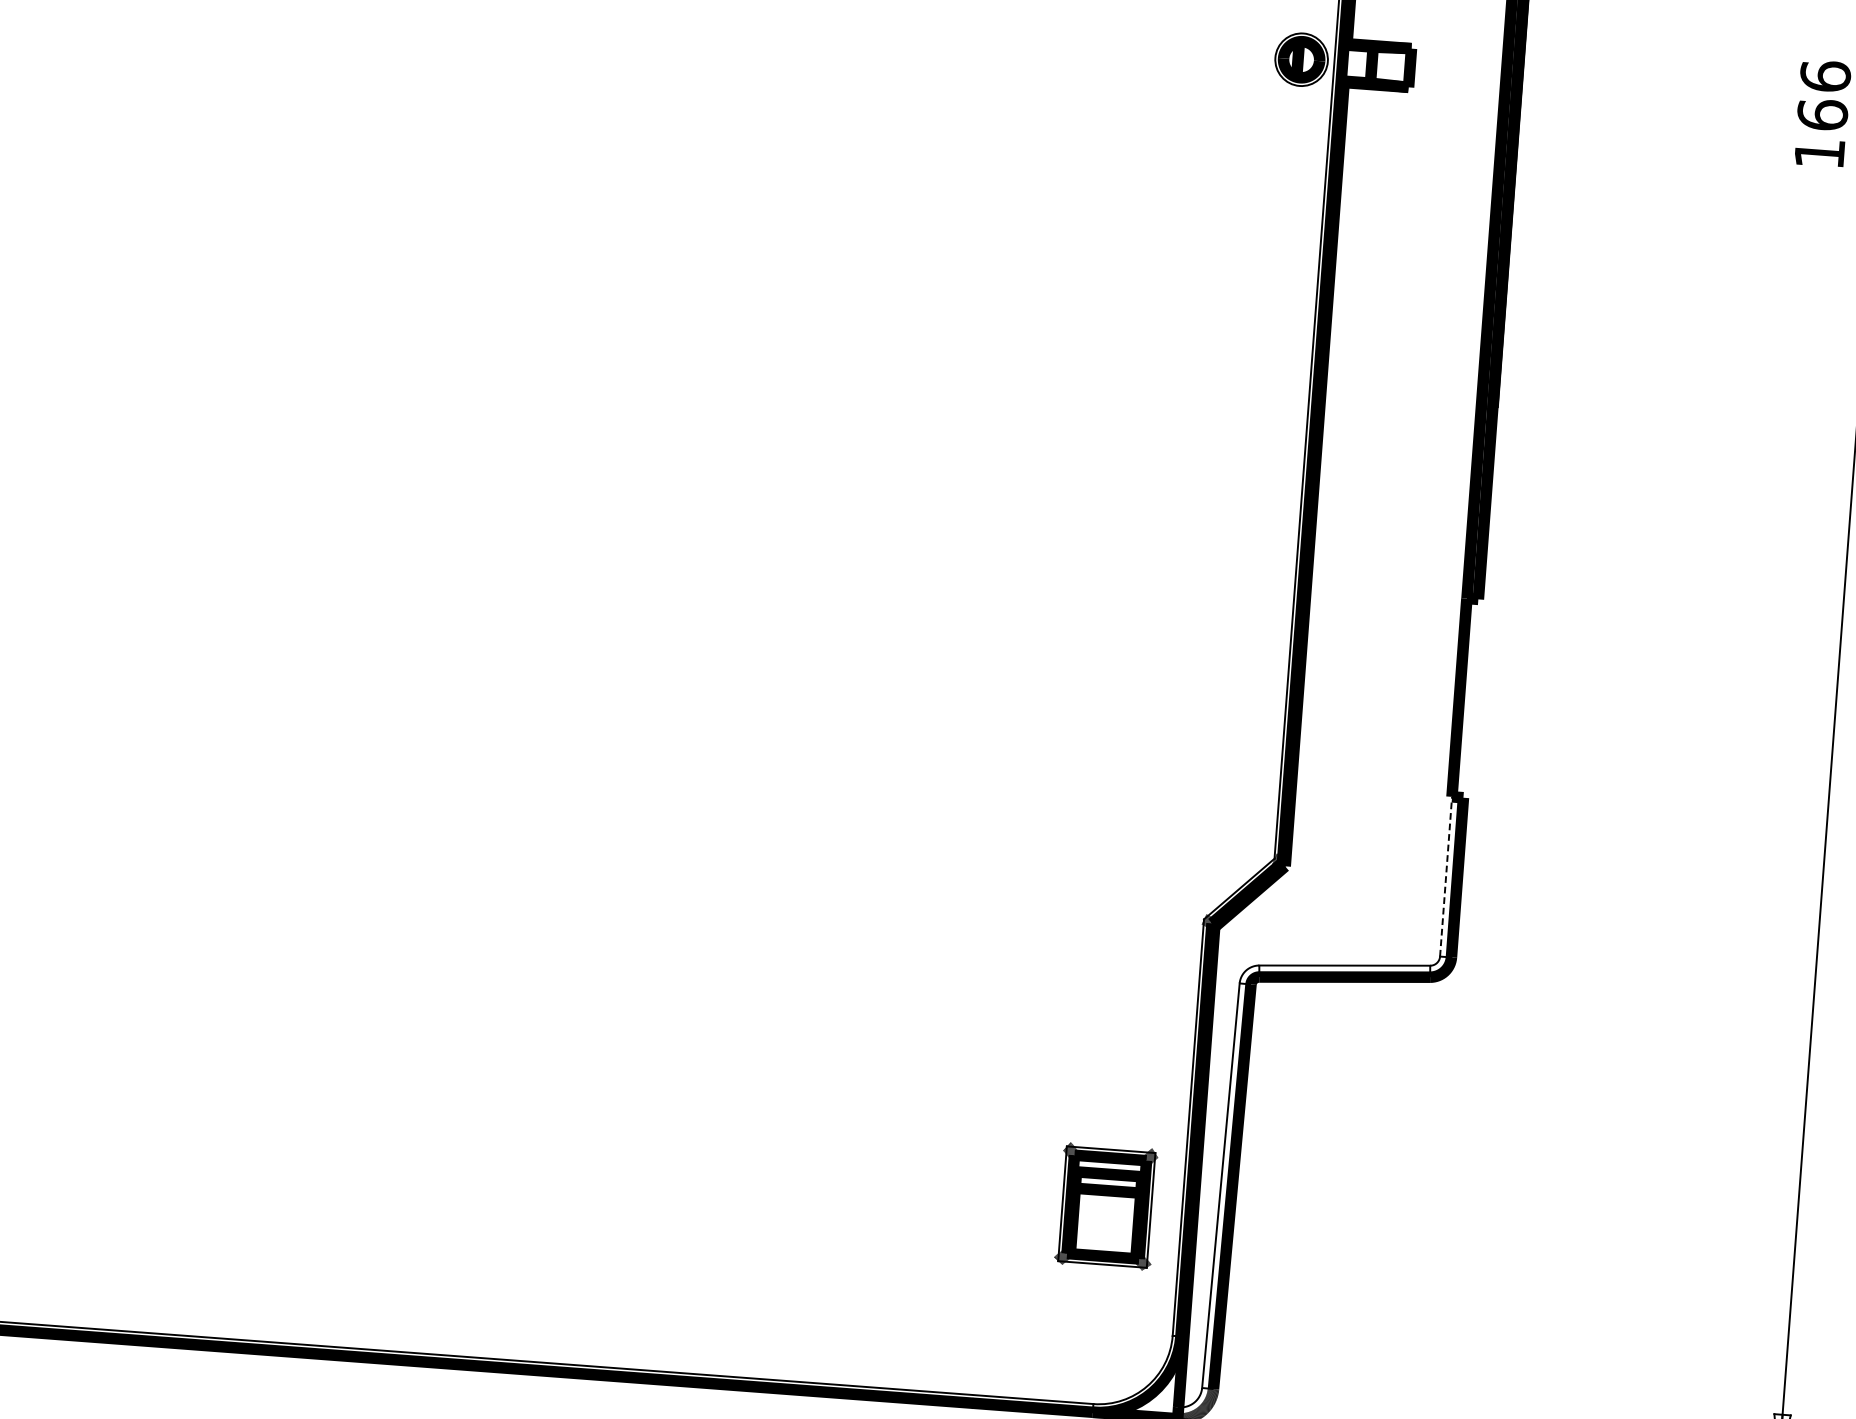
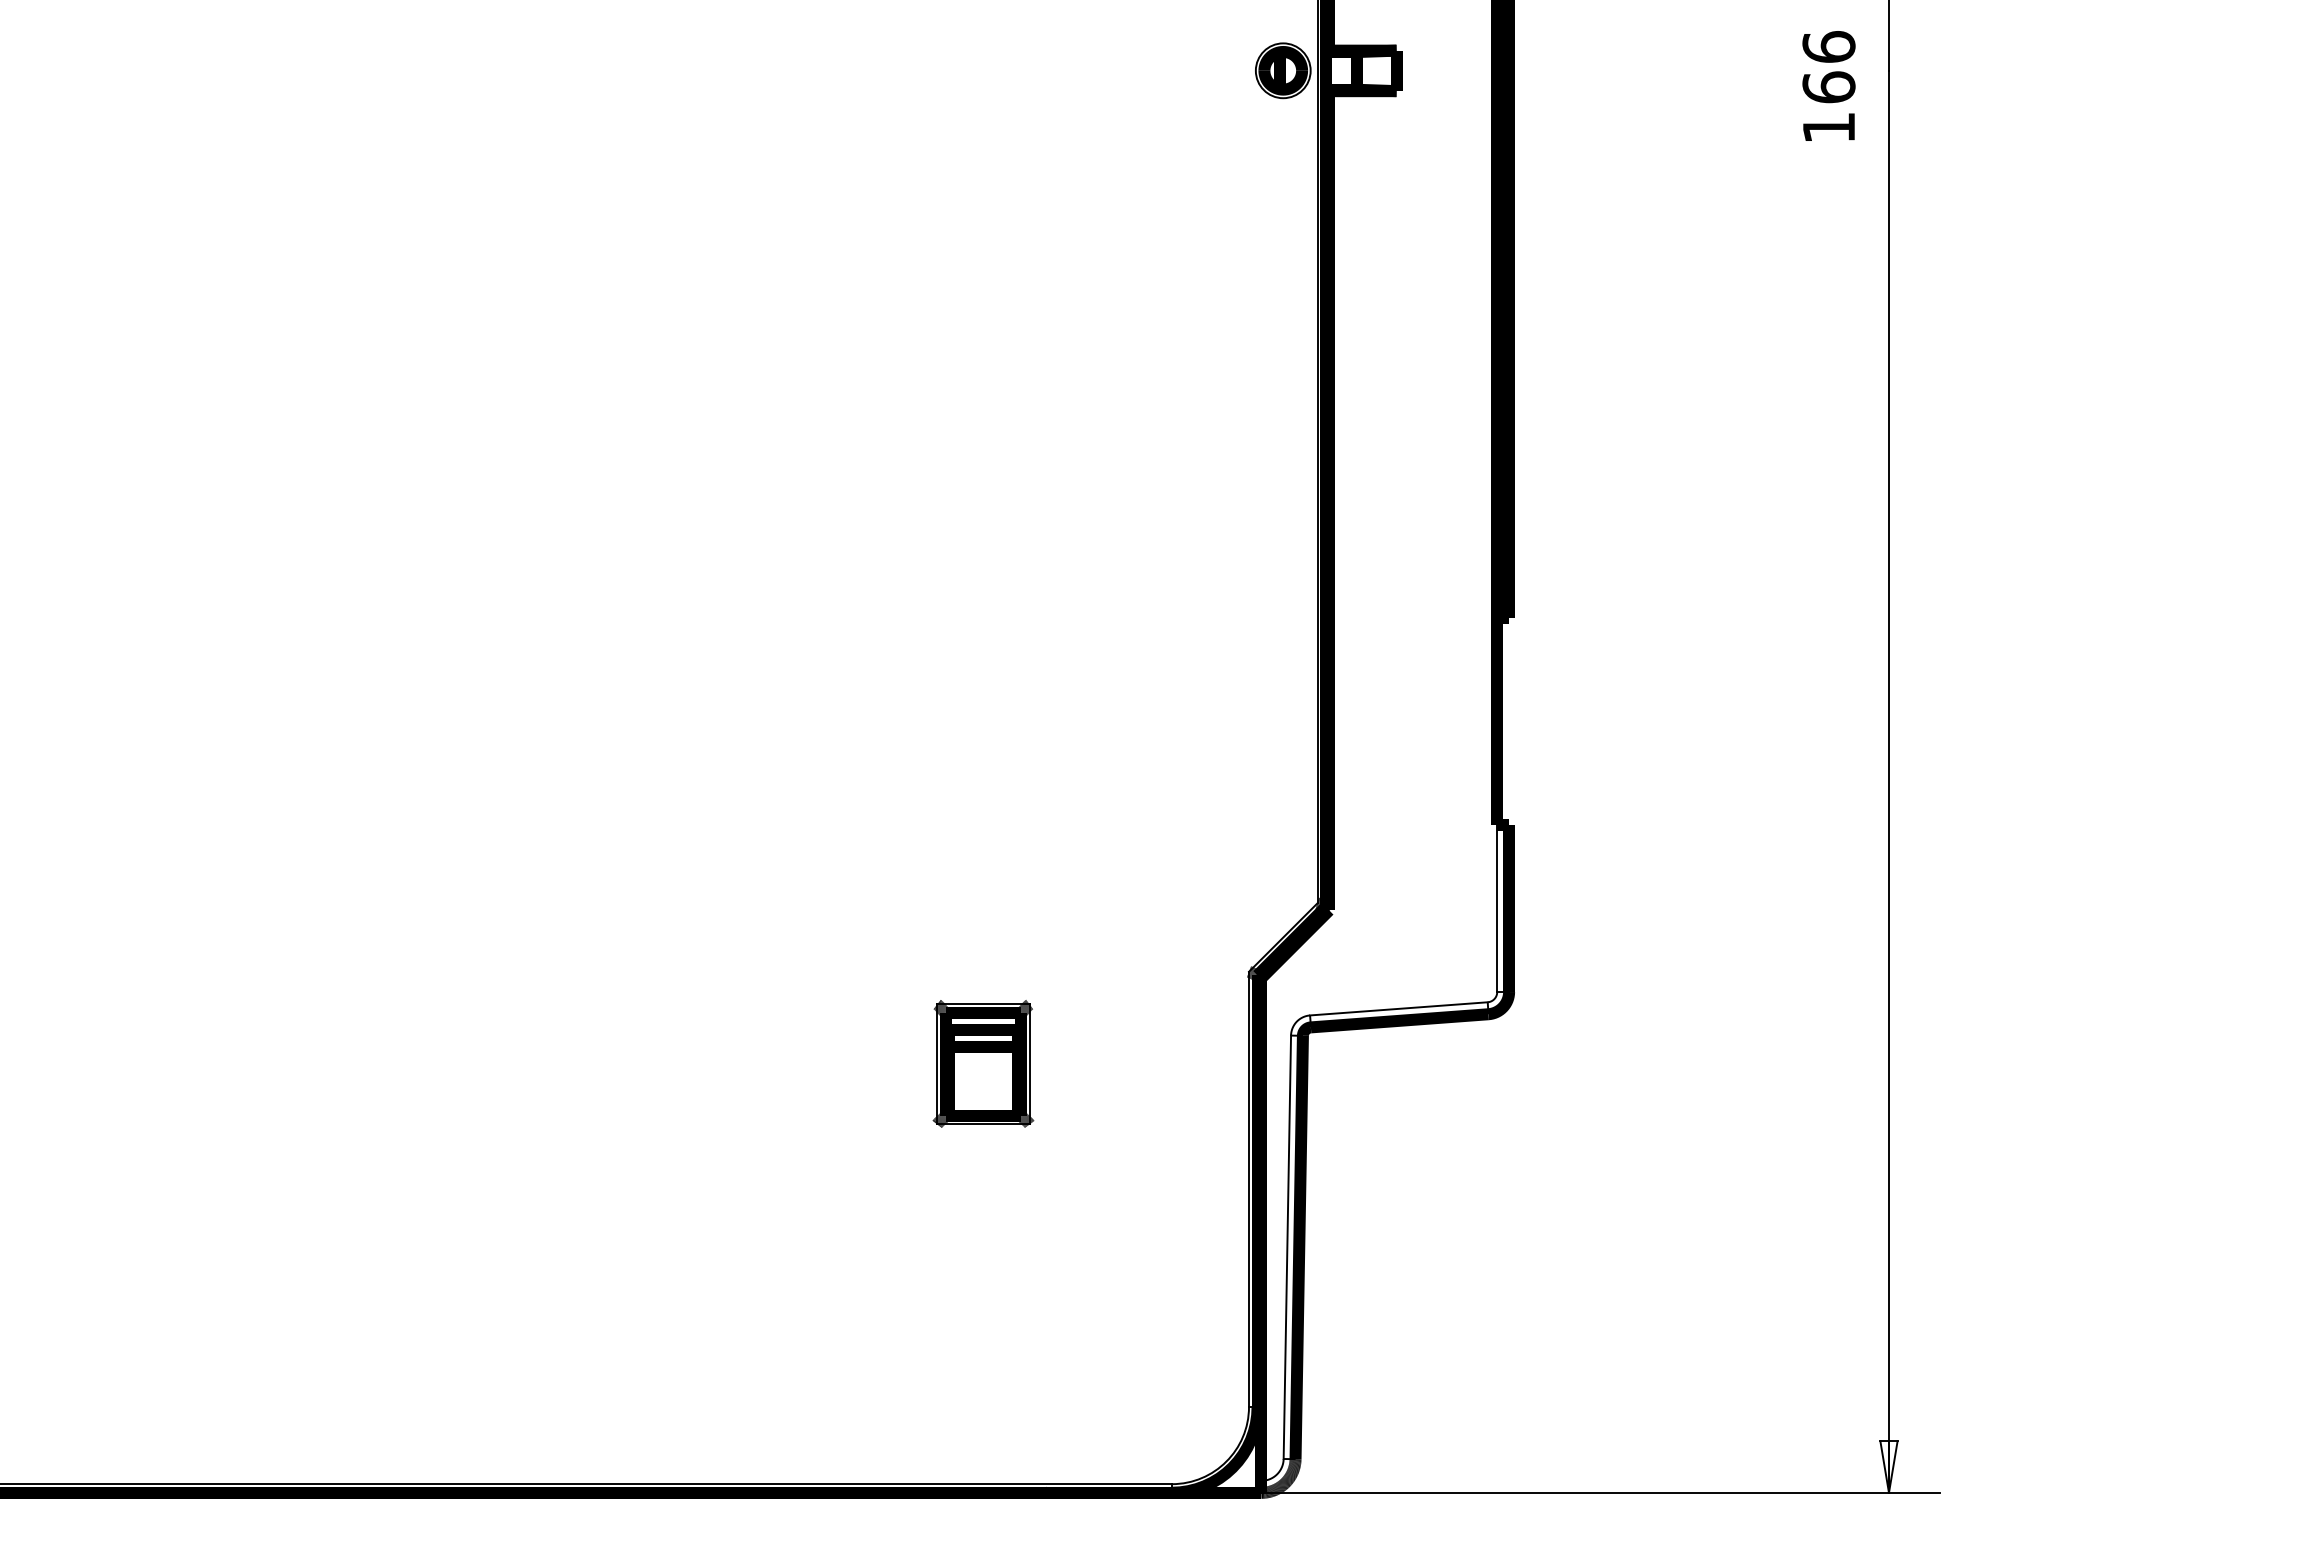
line: (1446, 876) -> (1497, 908), dashed -> solid
part: (1106, 1206) -> (983, 1063), moved

